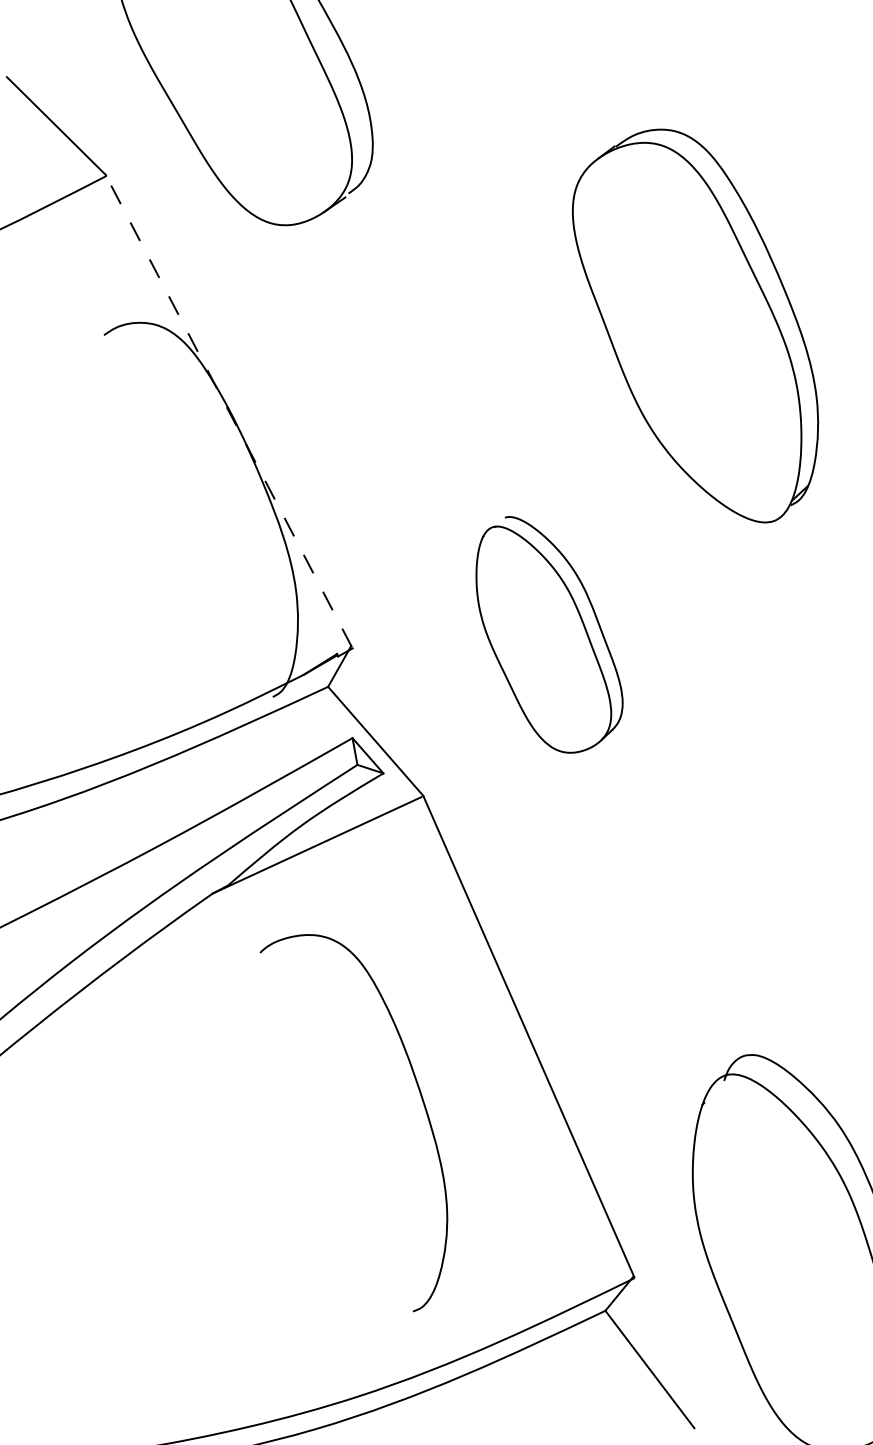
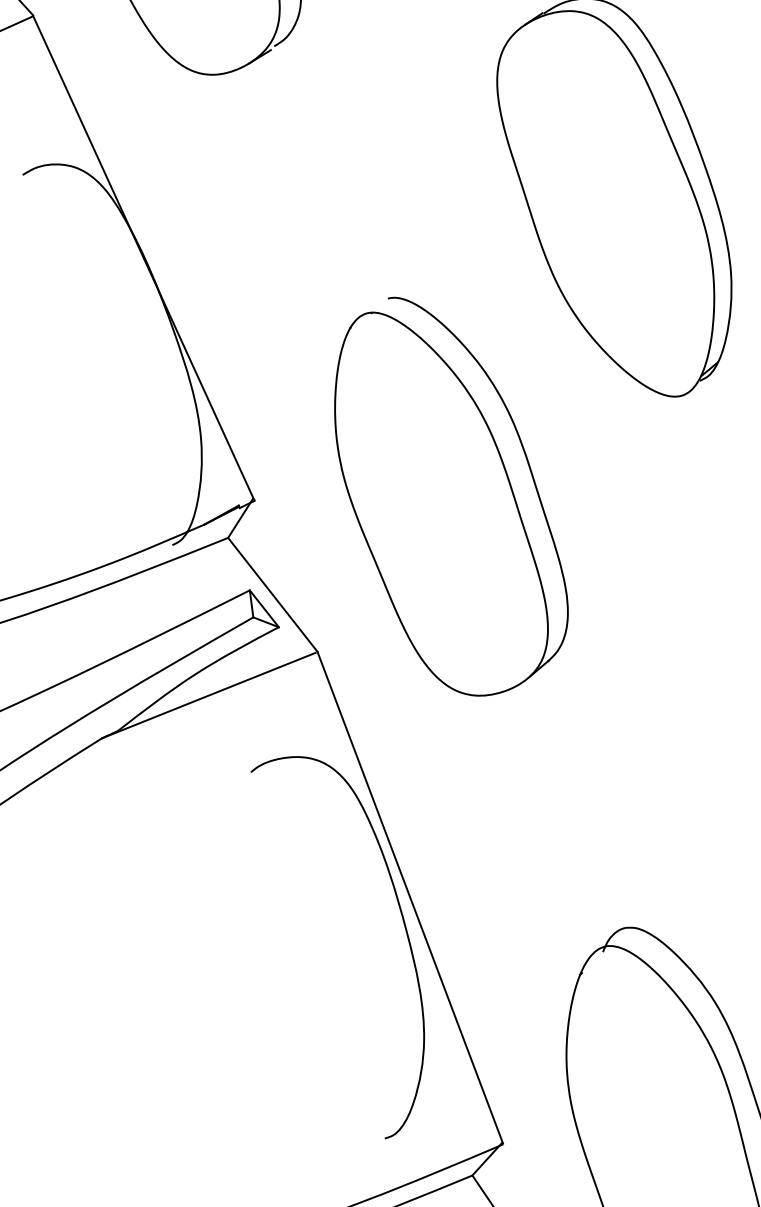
line: (229, 411) -> (144, 257), dashed -> solid
part: (549, 634) -> (451, 497), size x1.67
curve: (421, 1099) -> (404, 927), moved

